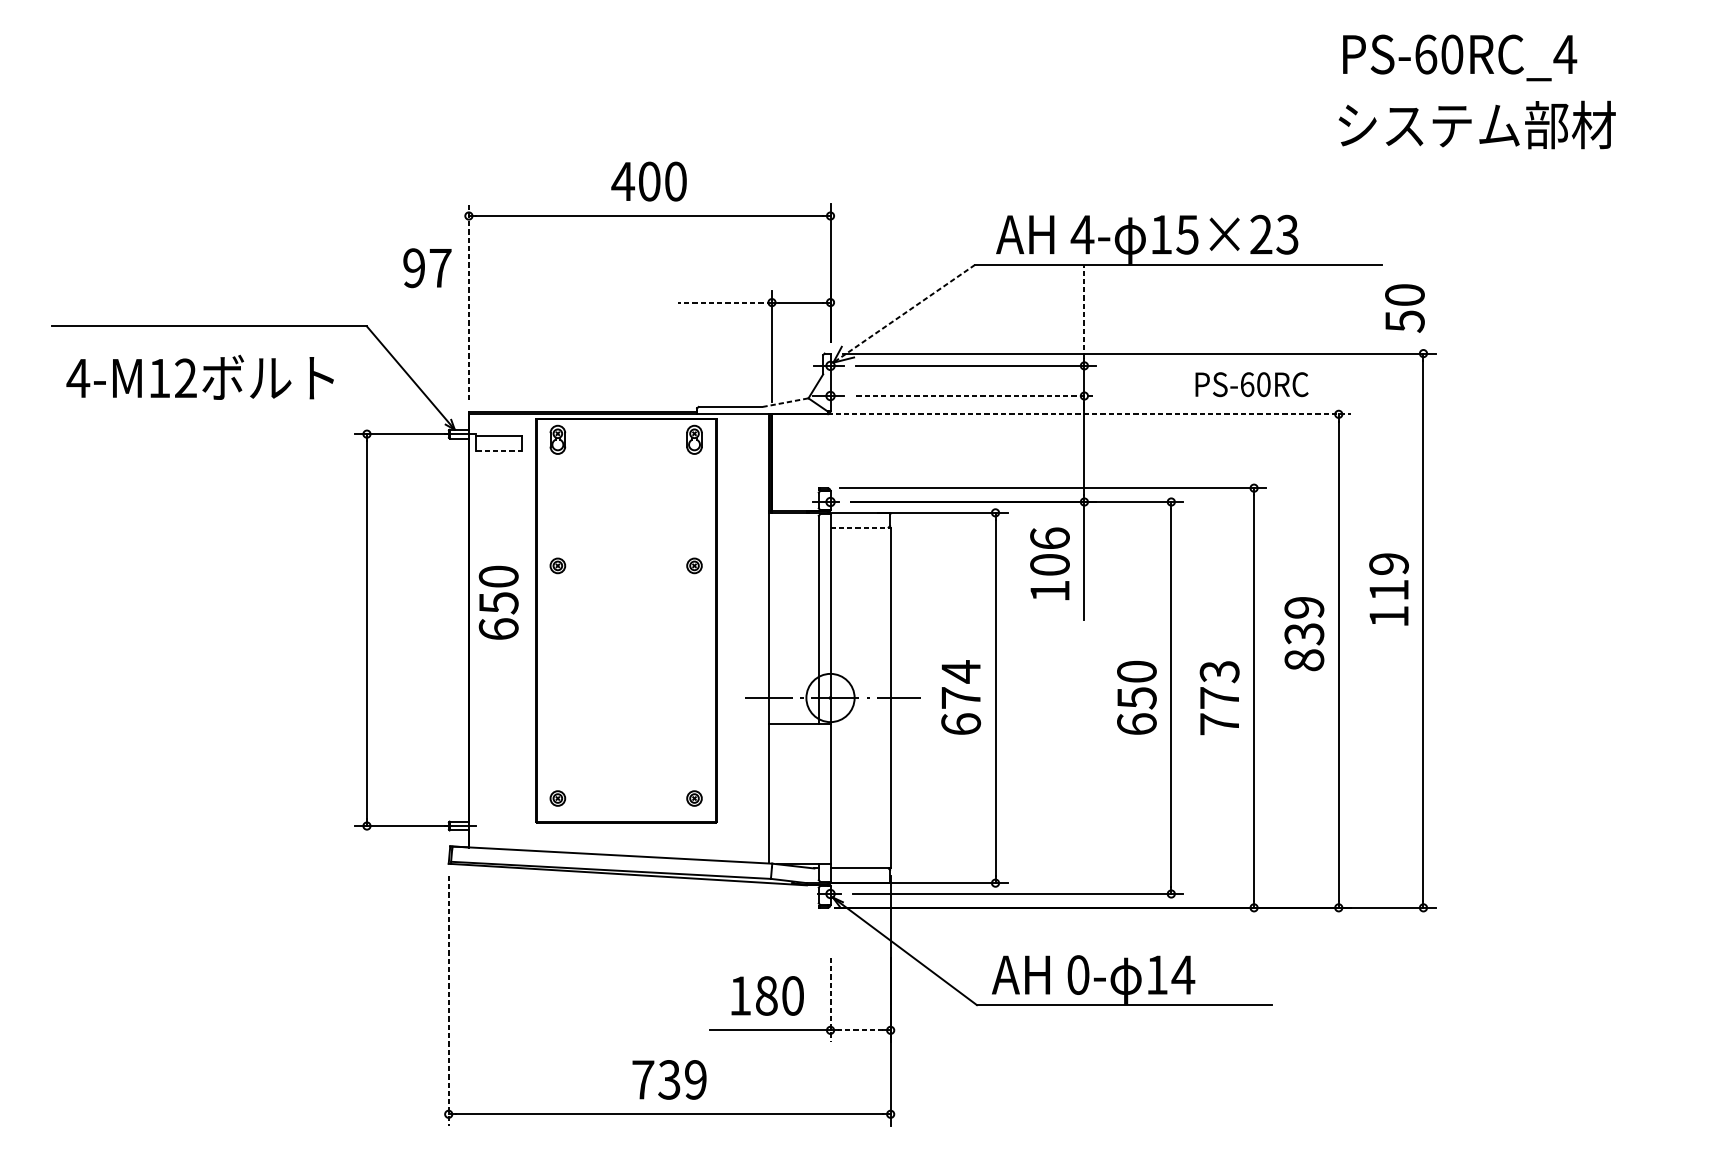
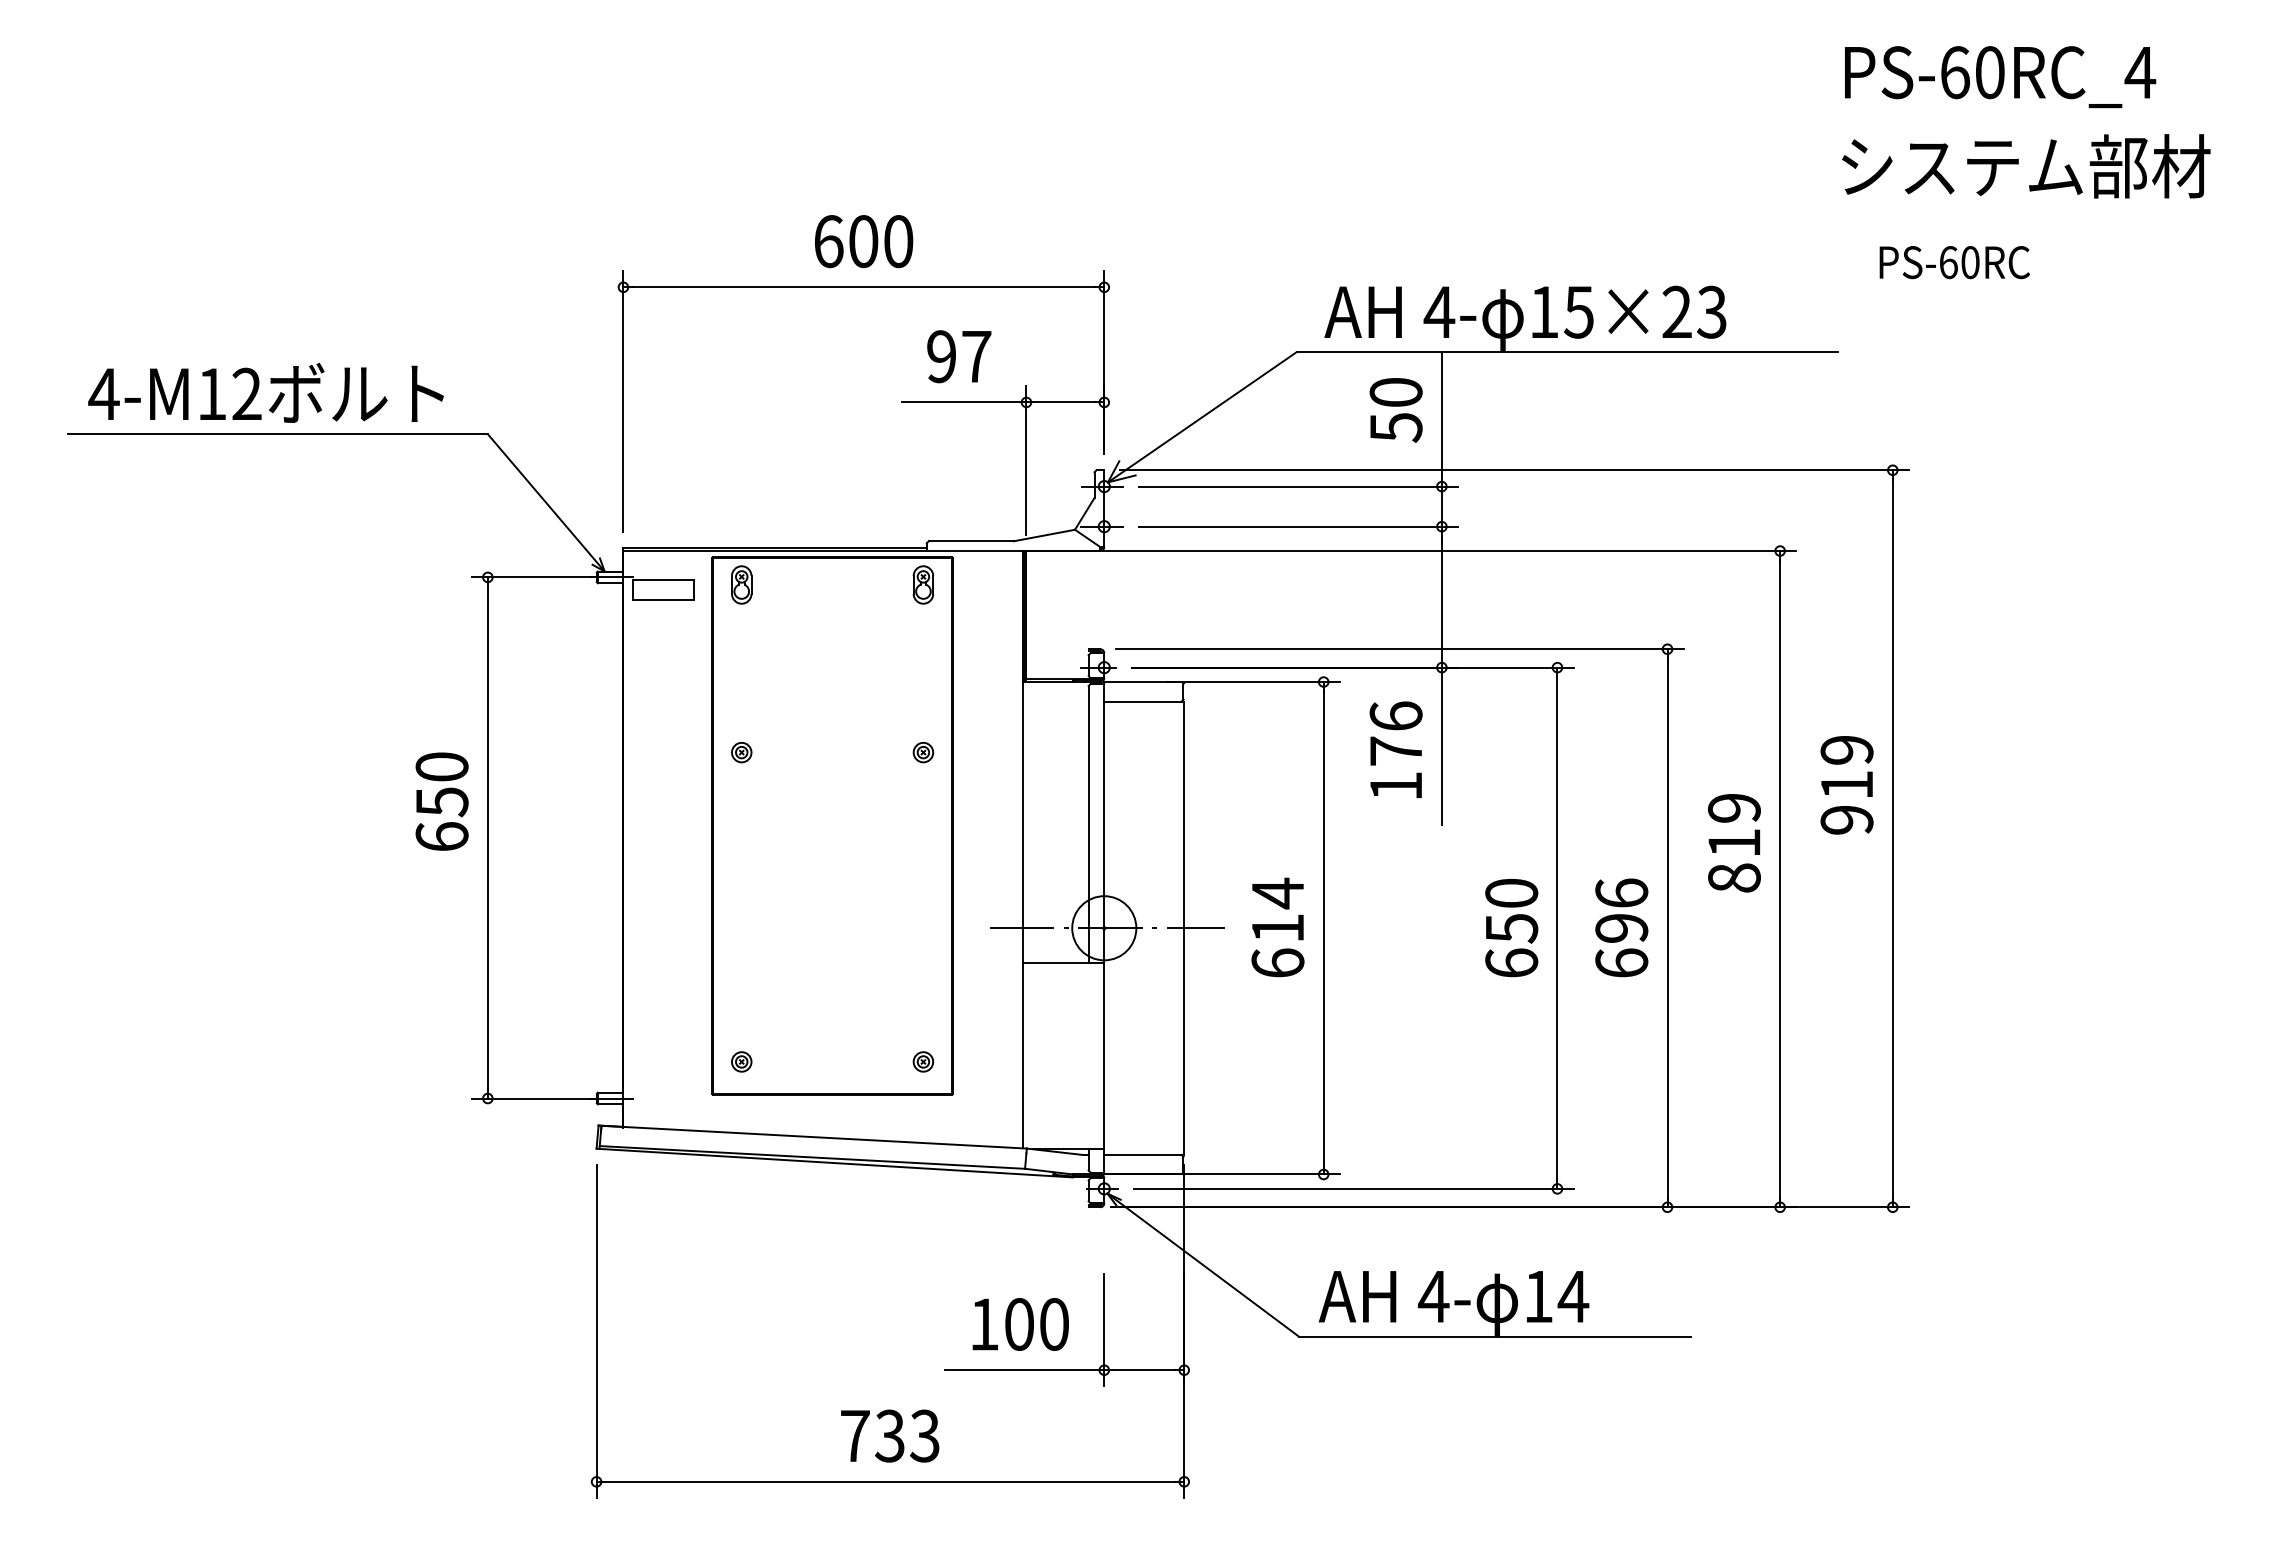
text: (1460, 58) -> (2000, 77), moved
text: (1477, 125) -> (2026, 166), moved
text: (623, 181) -> (828, 241), 400 -> 600
text: (427, 268) -> (959, 356), moved
line: (468, 301) -> (623, 401), dashed -> solid
line: (724, 302) -> (963, 402), dashed -> solid
text: (1404, 308) -> (1395, 410), moved
line: (1084, 311) -> (1441, 414), dashed -> solid
line: (904, 313) -> (1202, 417), dashed -> solid
text: (199, 377) -> (265, 392), moved
text: (1251, 384) -> (1954, 262), moved
line: (976, 395) -> (1298, 526), dashed -> solid
line: (785, 402) -> (1044, 535), dashed -> solid
line: (1089, 414) -> (1448, 551), dashed -> solid
line: (499, 450) -> (663, 599), dashed -> solid
line: (859, 527) -> (1142, 701), dashed -> solid
text: (1049, 564) -> (1395, 750), 106 -> 176
text: (498, 602) -> (441, 801), moved
text: (1388, 616) -> (1846, 820), 119 -> 919
text: (1304, 634) -> (1734, 843), 839 -> 819
text: (960, 697) -> (1277, 927), 674 -> 614
text: (1219, 697) -> (1621, 927), 773 -> 696
text: (1078, 974) -> (1433, 1296), 0- -> 4-
text: (766, 995) -> (1019, 1324), 180 -> 100
line: (830, 1000) -> (1104, 1330), dashed -> solid
line: (448, 1001) -> (596, 1331), dashed -> solid
line: (860, 1030) -> (1143, 1370), dashed -> solid
text: (695, 1079) -> (924, 1435), 739 -> 733

